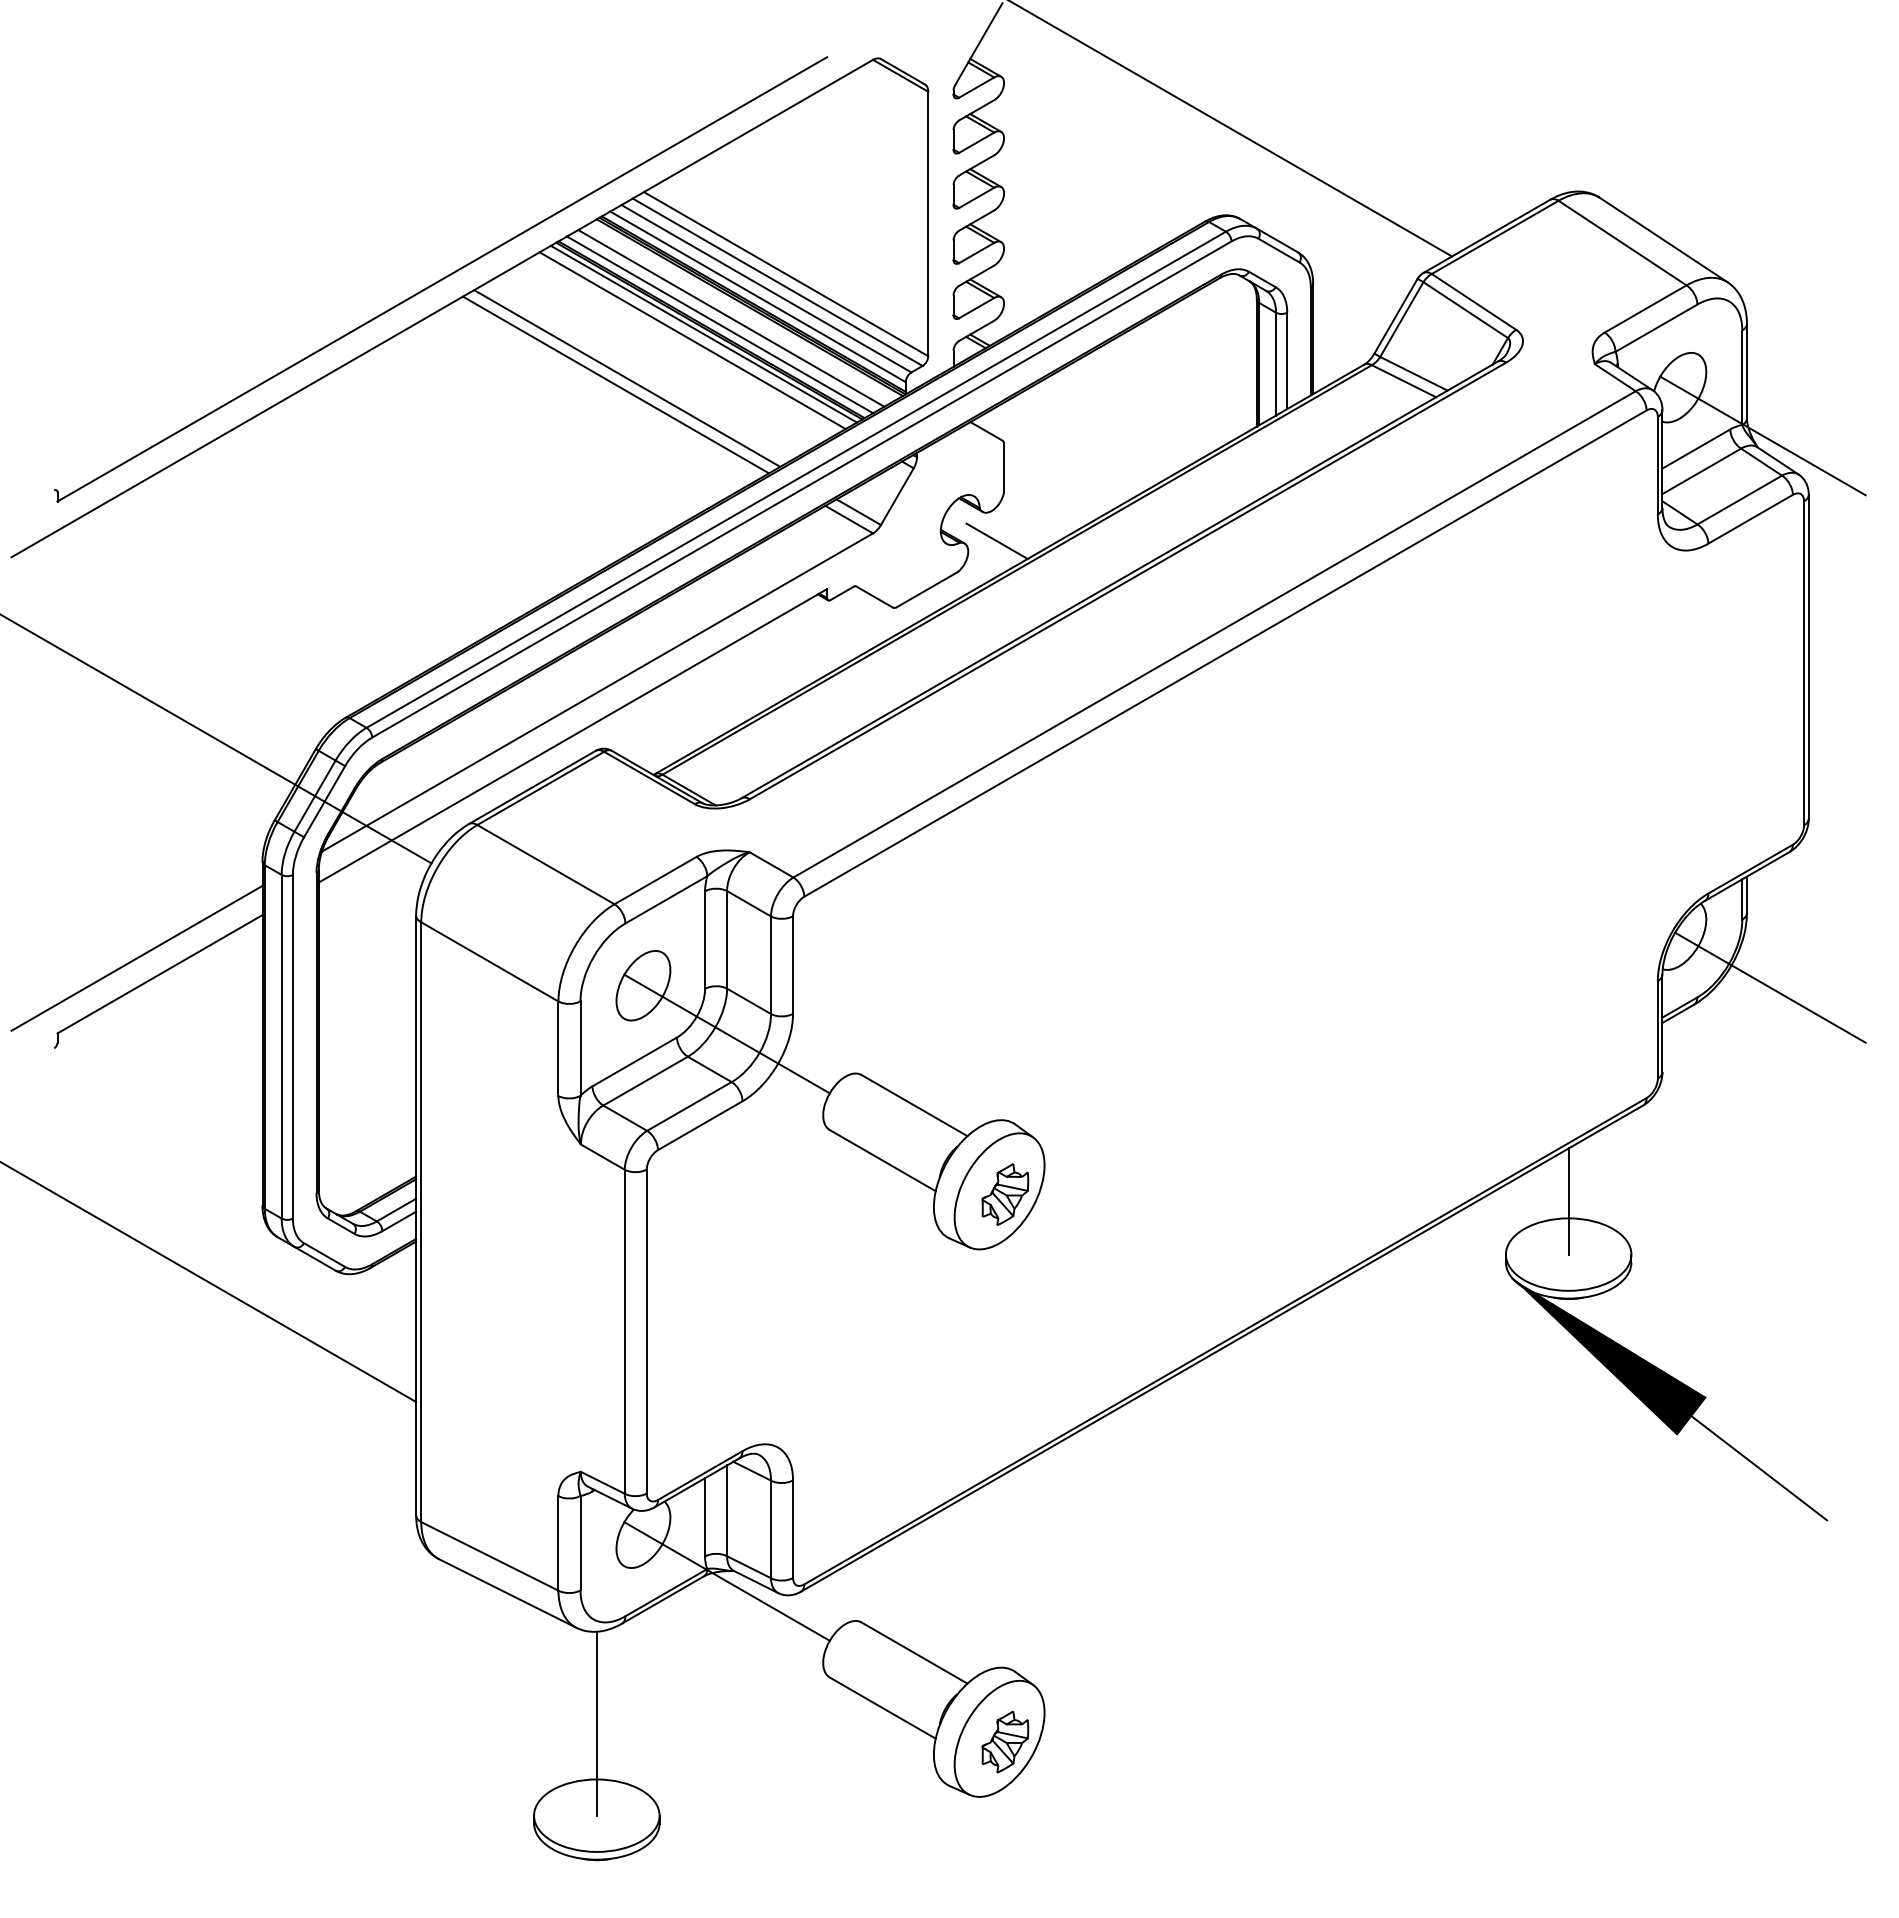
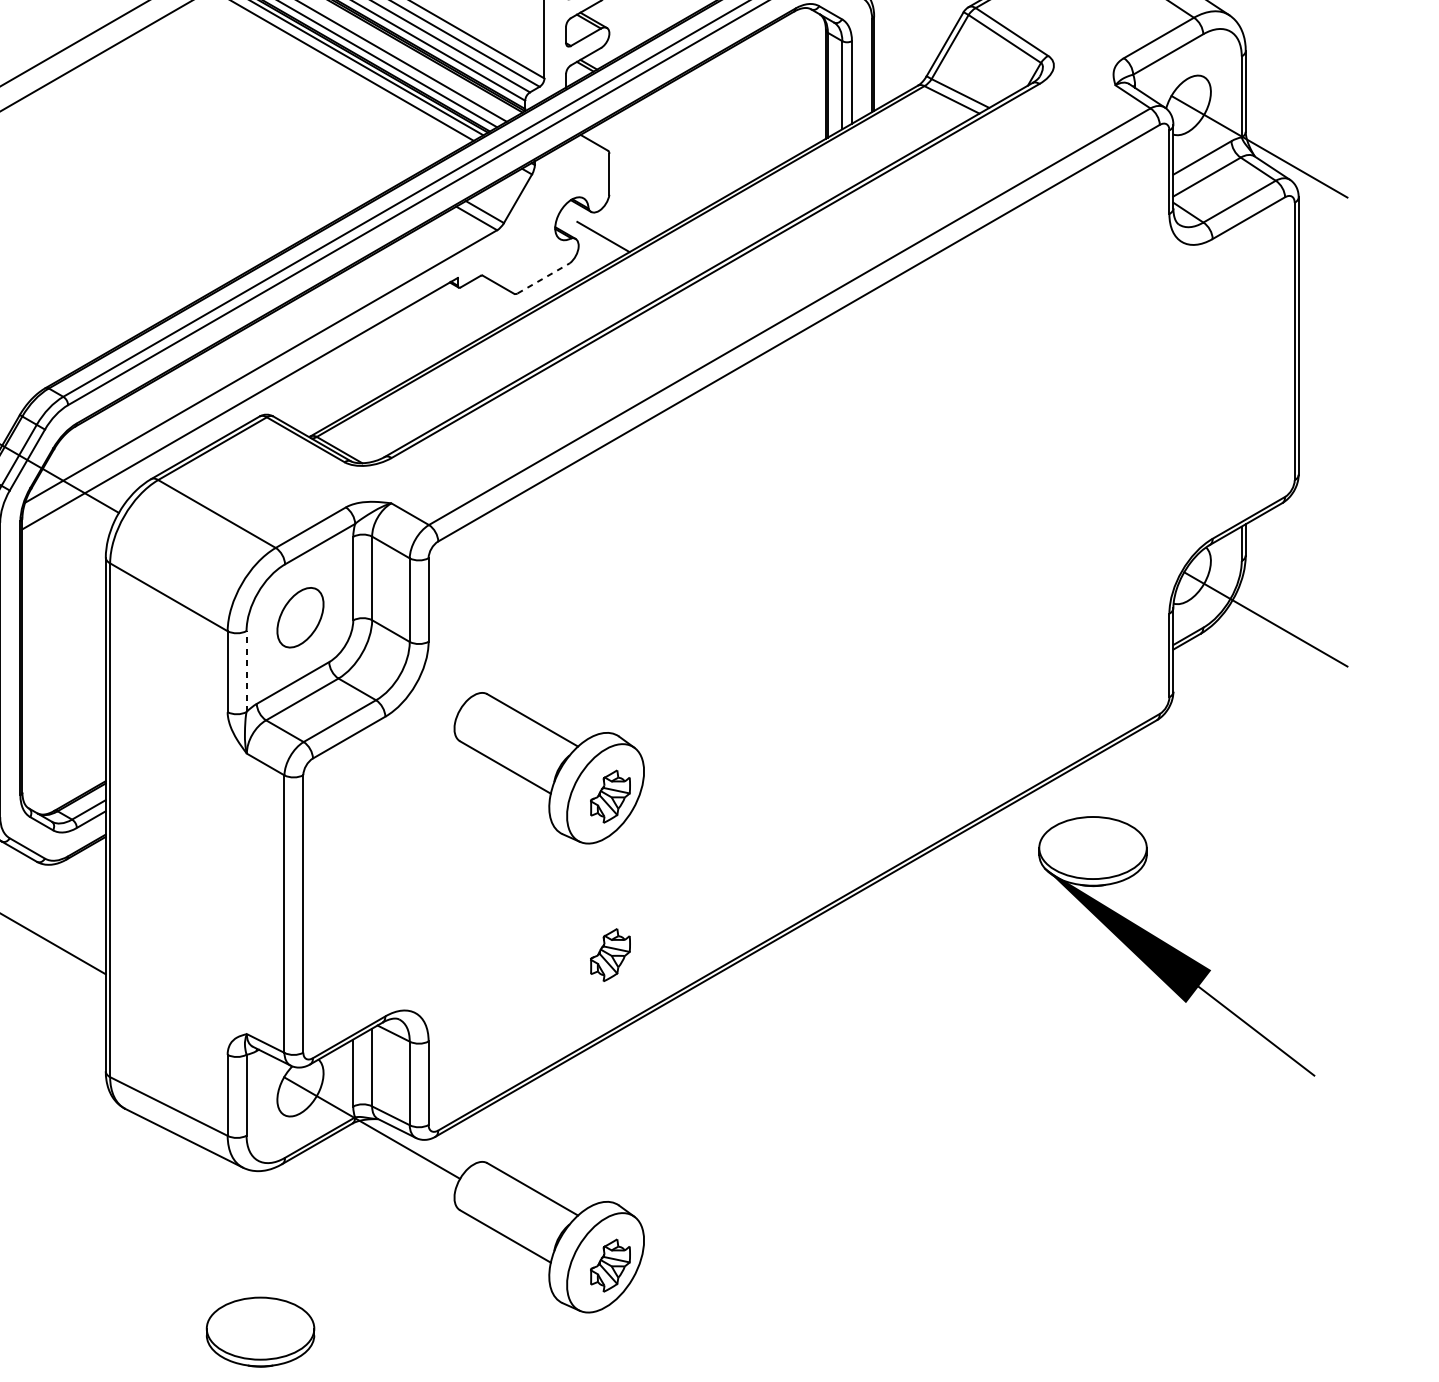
line: (627, 378) -> (286, 97), removed
line: (615, 384) -> (276, 102), removed
line: (927, 589) -> (543, 278), solid -> dashed
line: (726, 1033) -> (371, 658), removed
line: (580, 1048) -> (246, 671), solid -> dashed
line: (1568, 1201) -> (1092, 802), removed
part: (1005, 1379) -> (610, 955), added
line: (596, 1723) -> (260, 1249), removed

